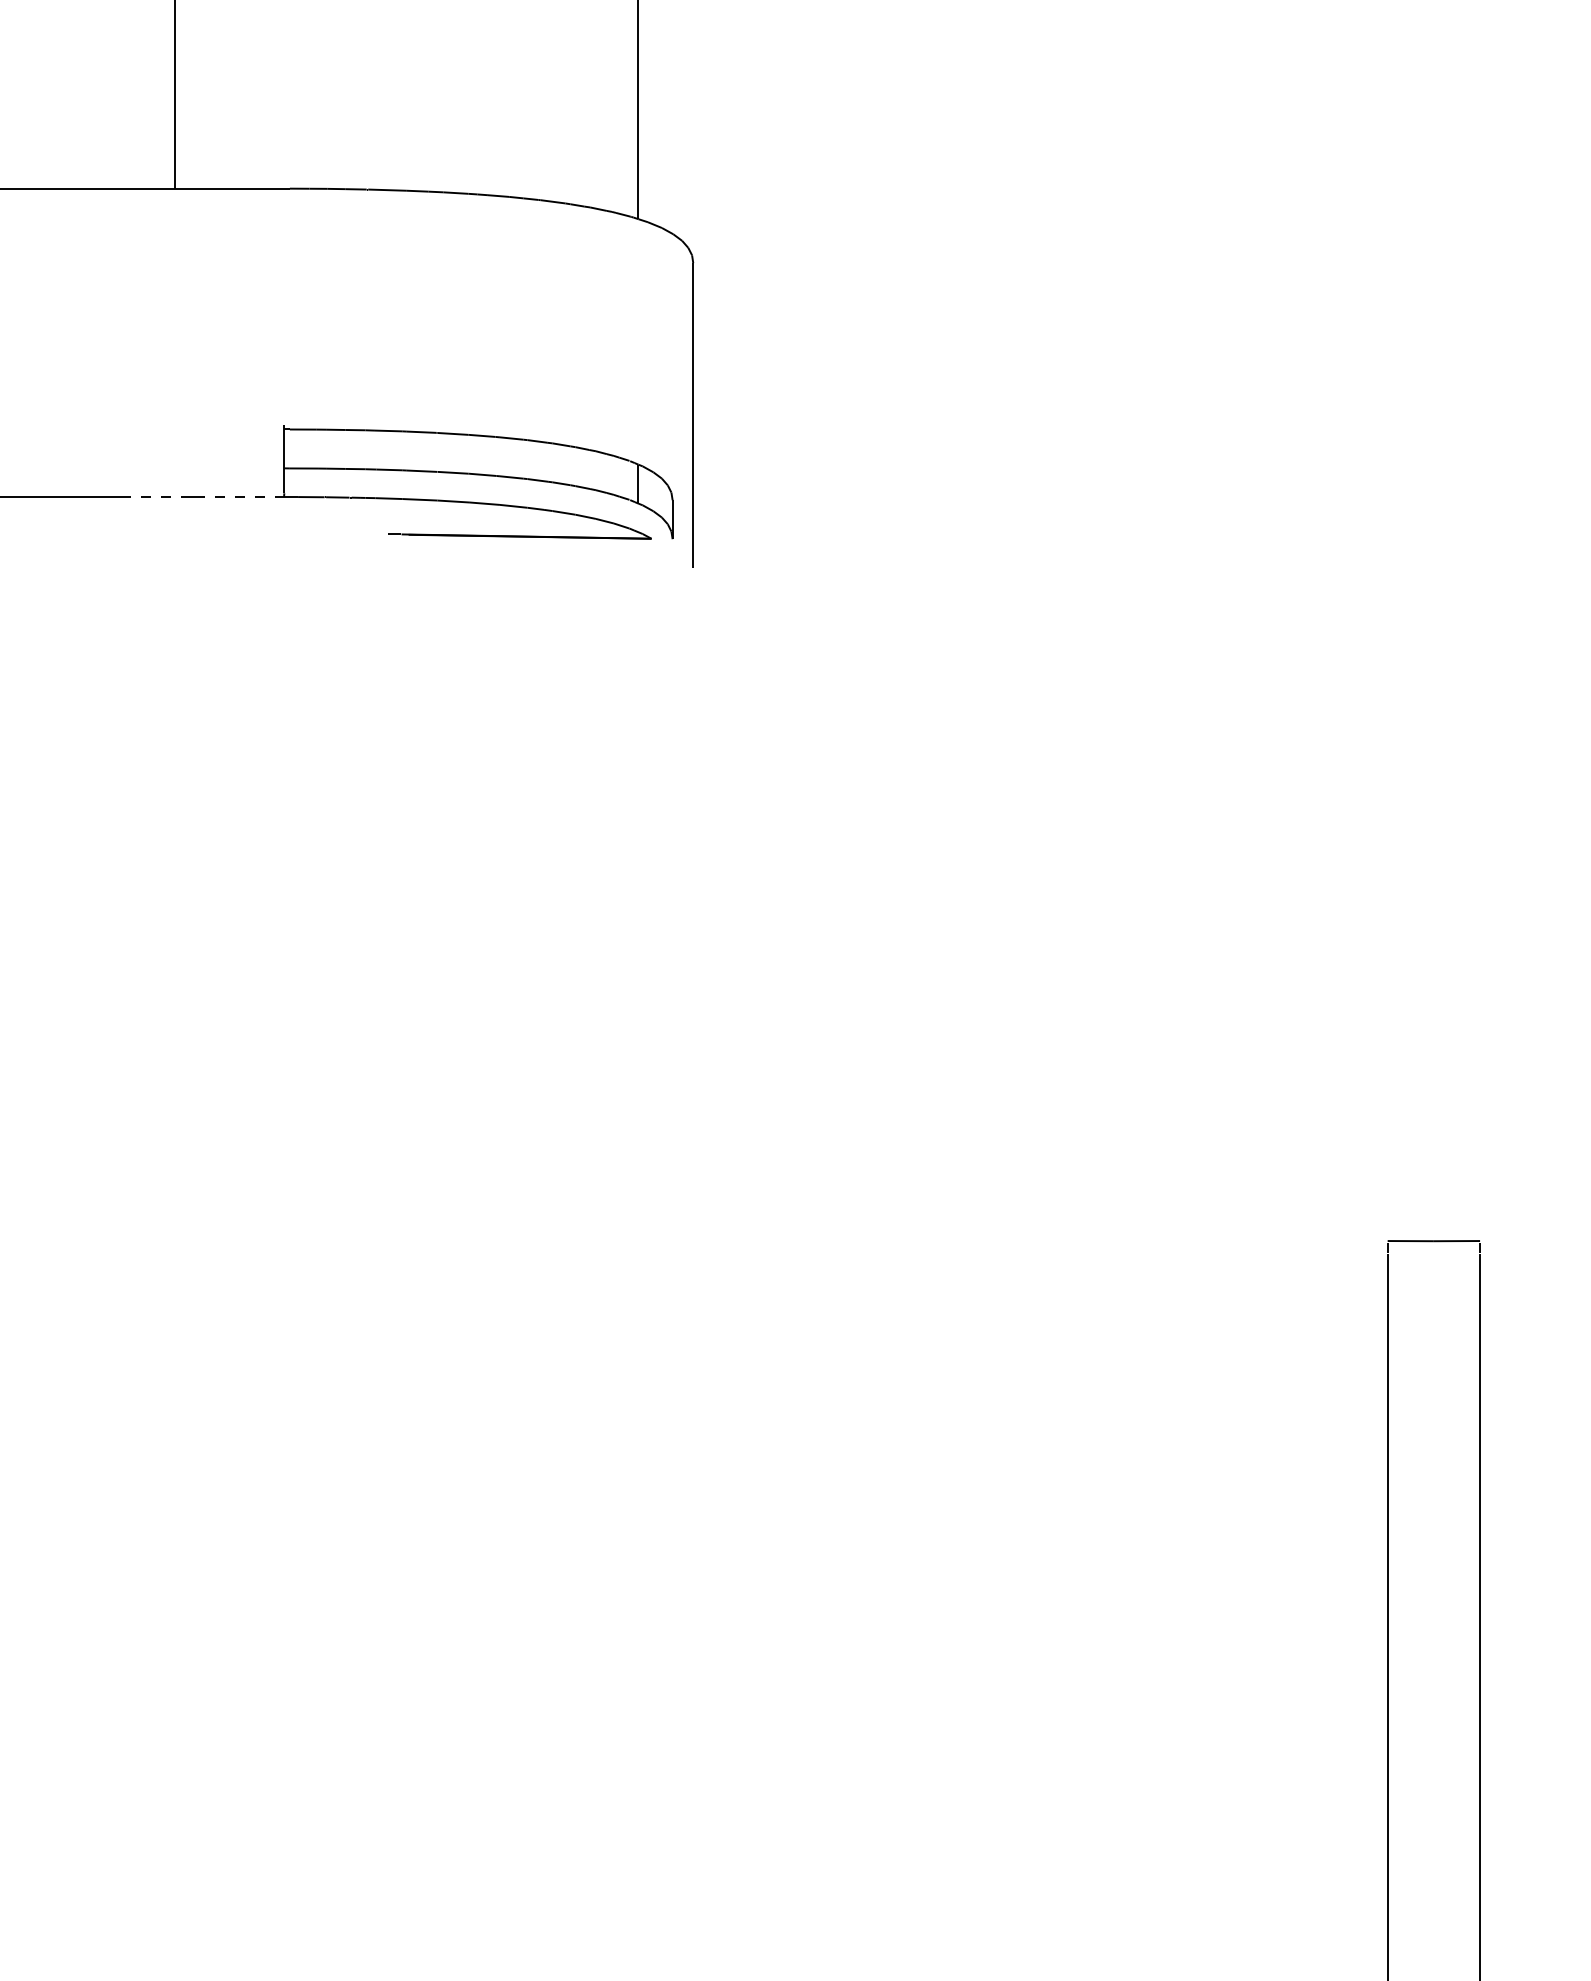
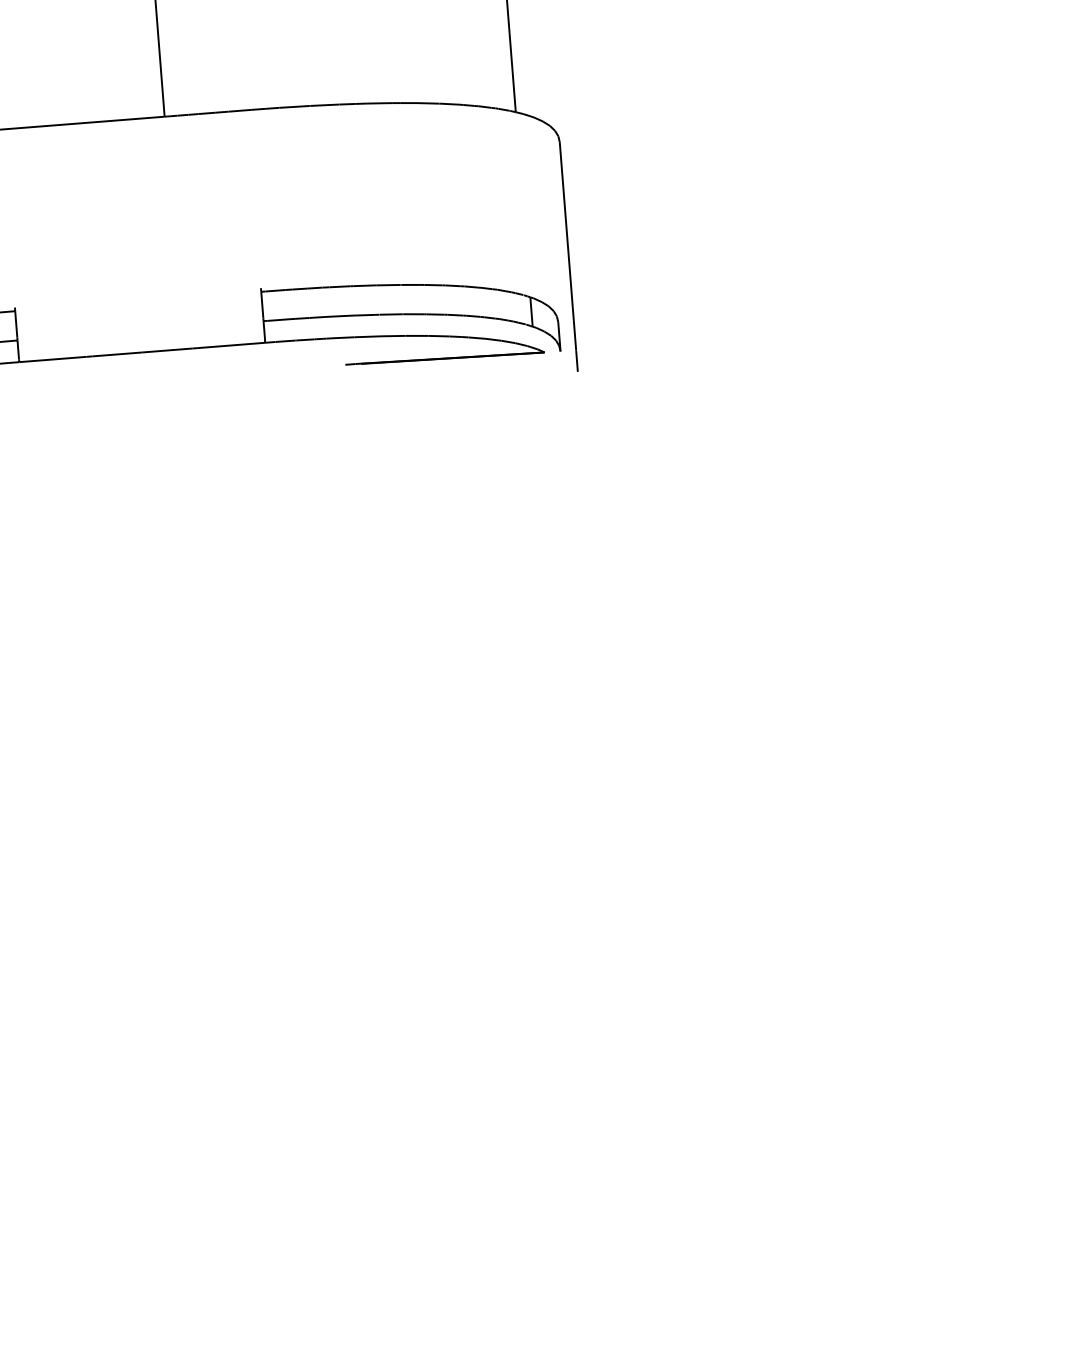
line: (154, 497) -> (167, 350), dashed -> solid
line: (239, 497) -> (231, 345), dashed -> solid

